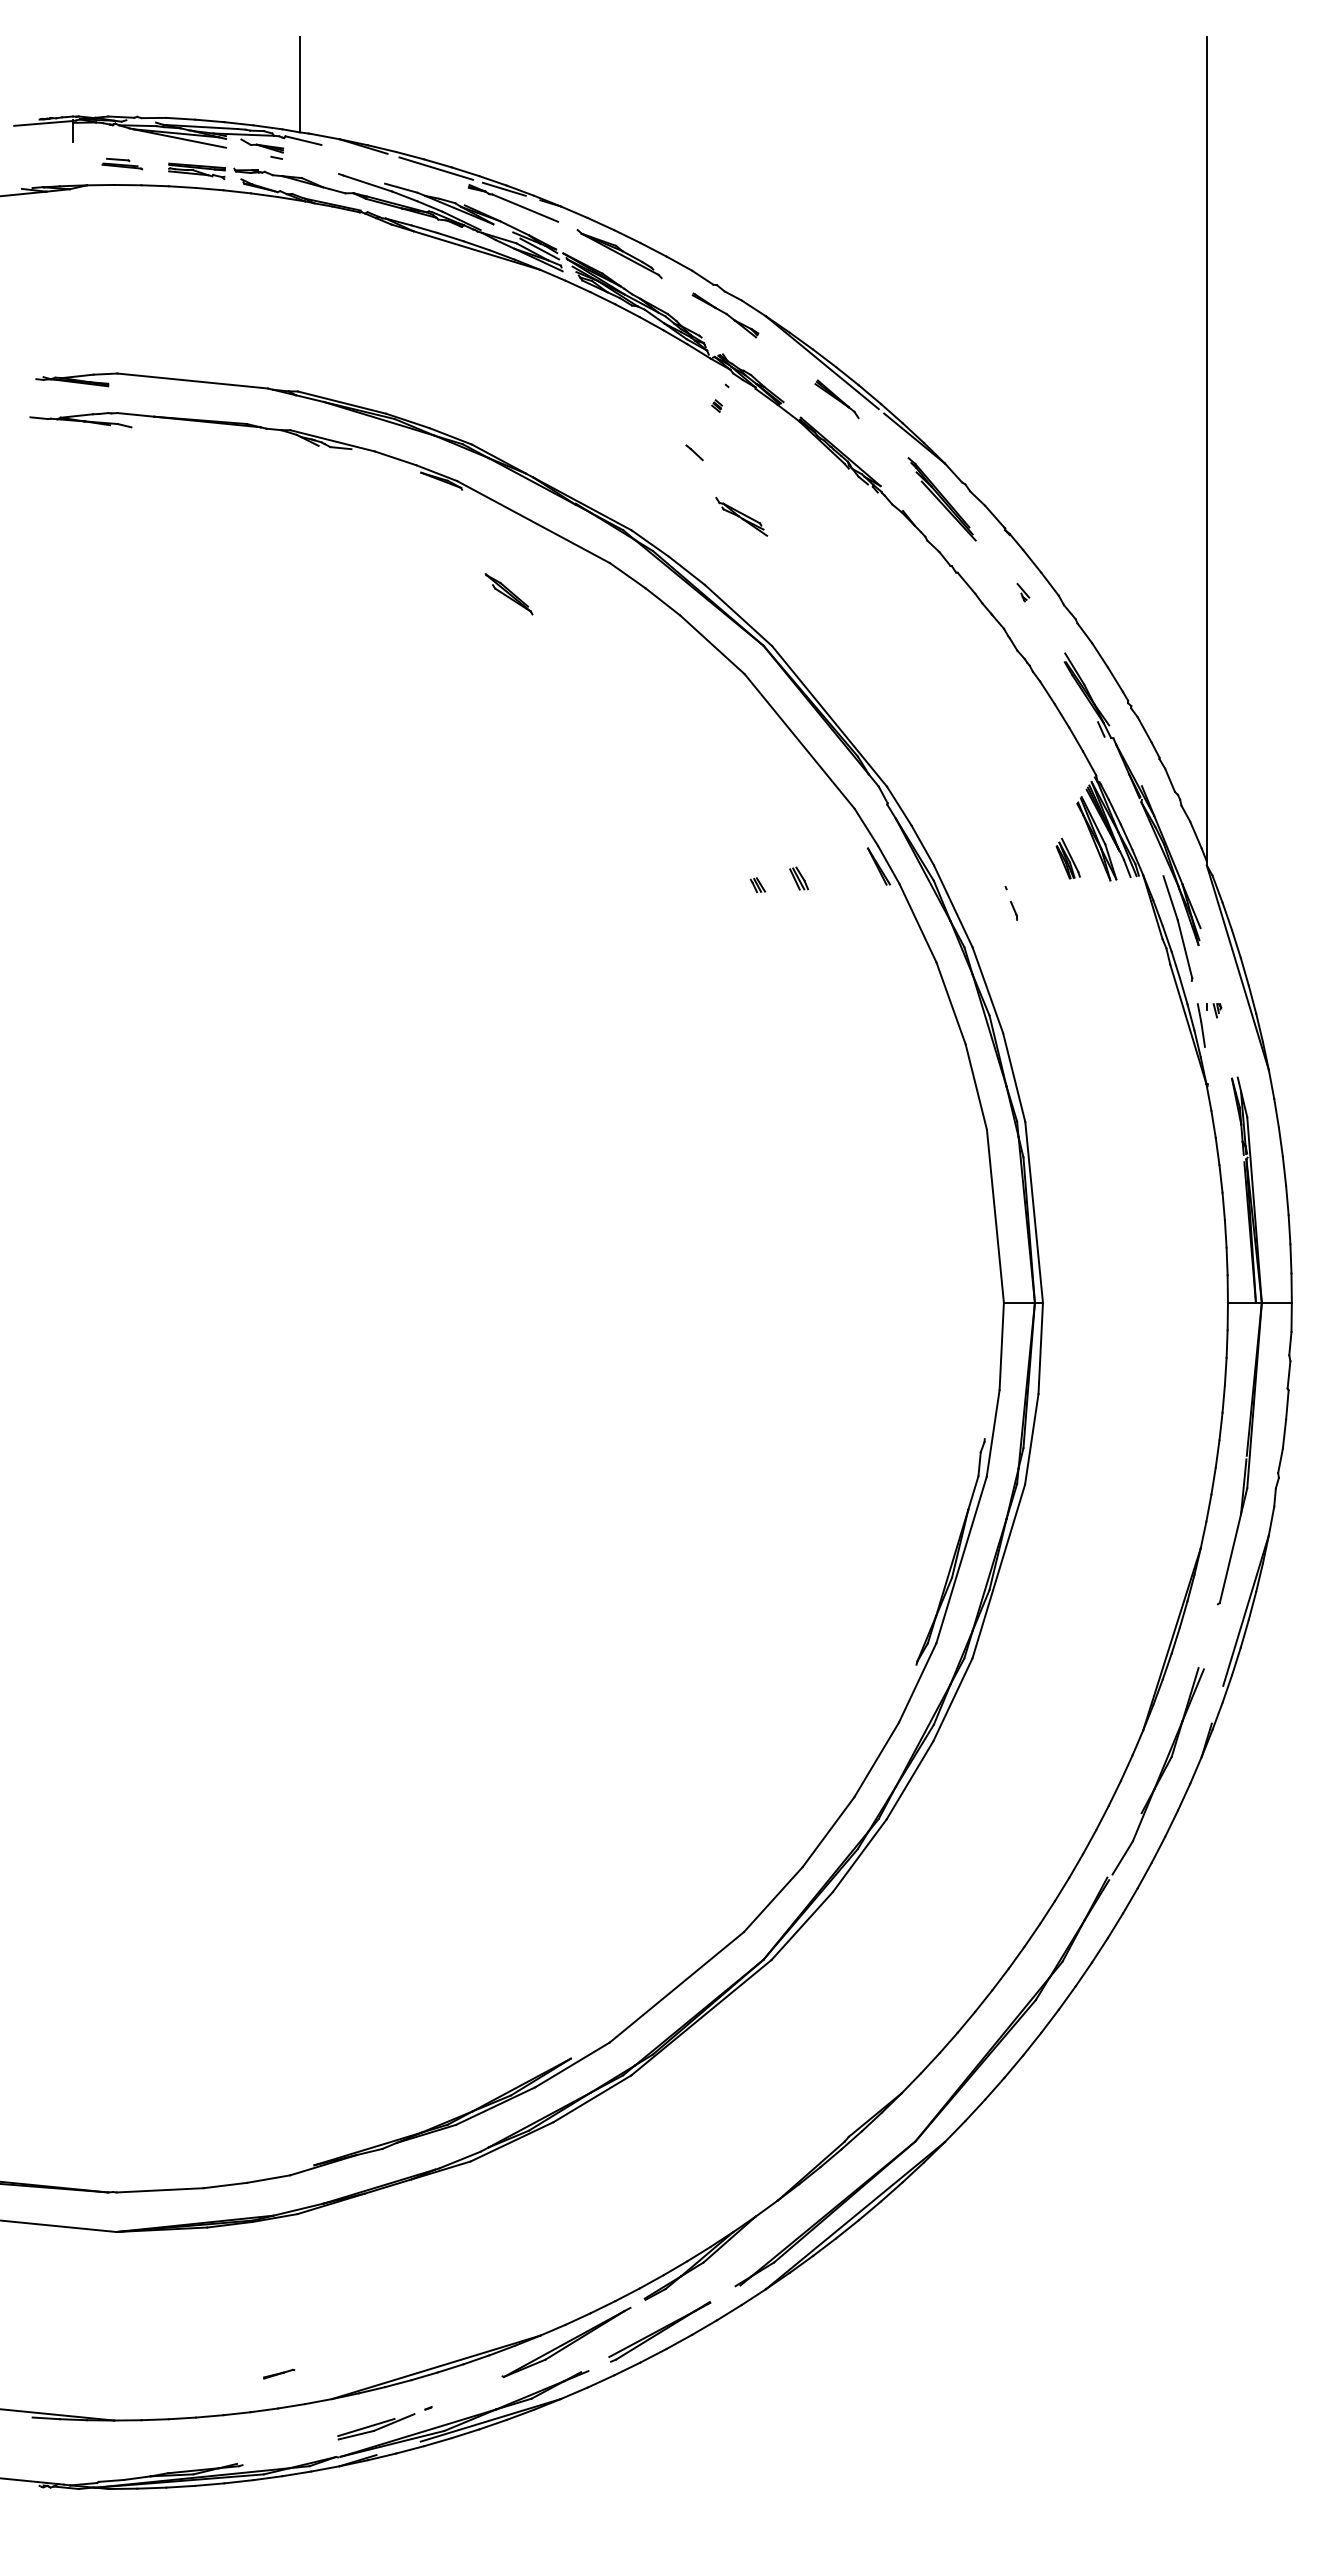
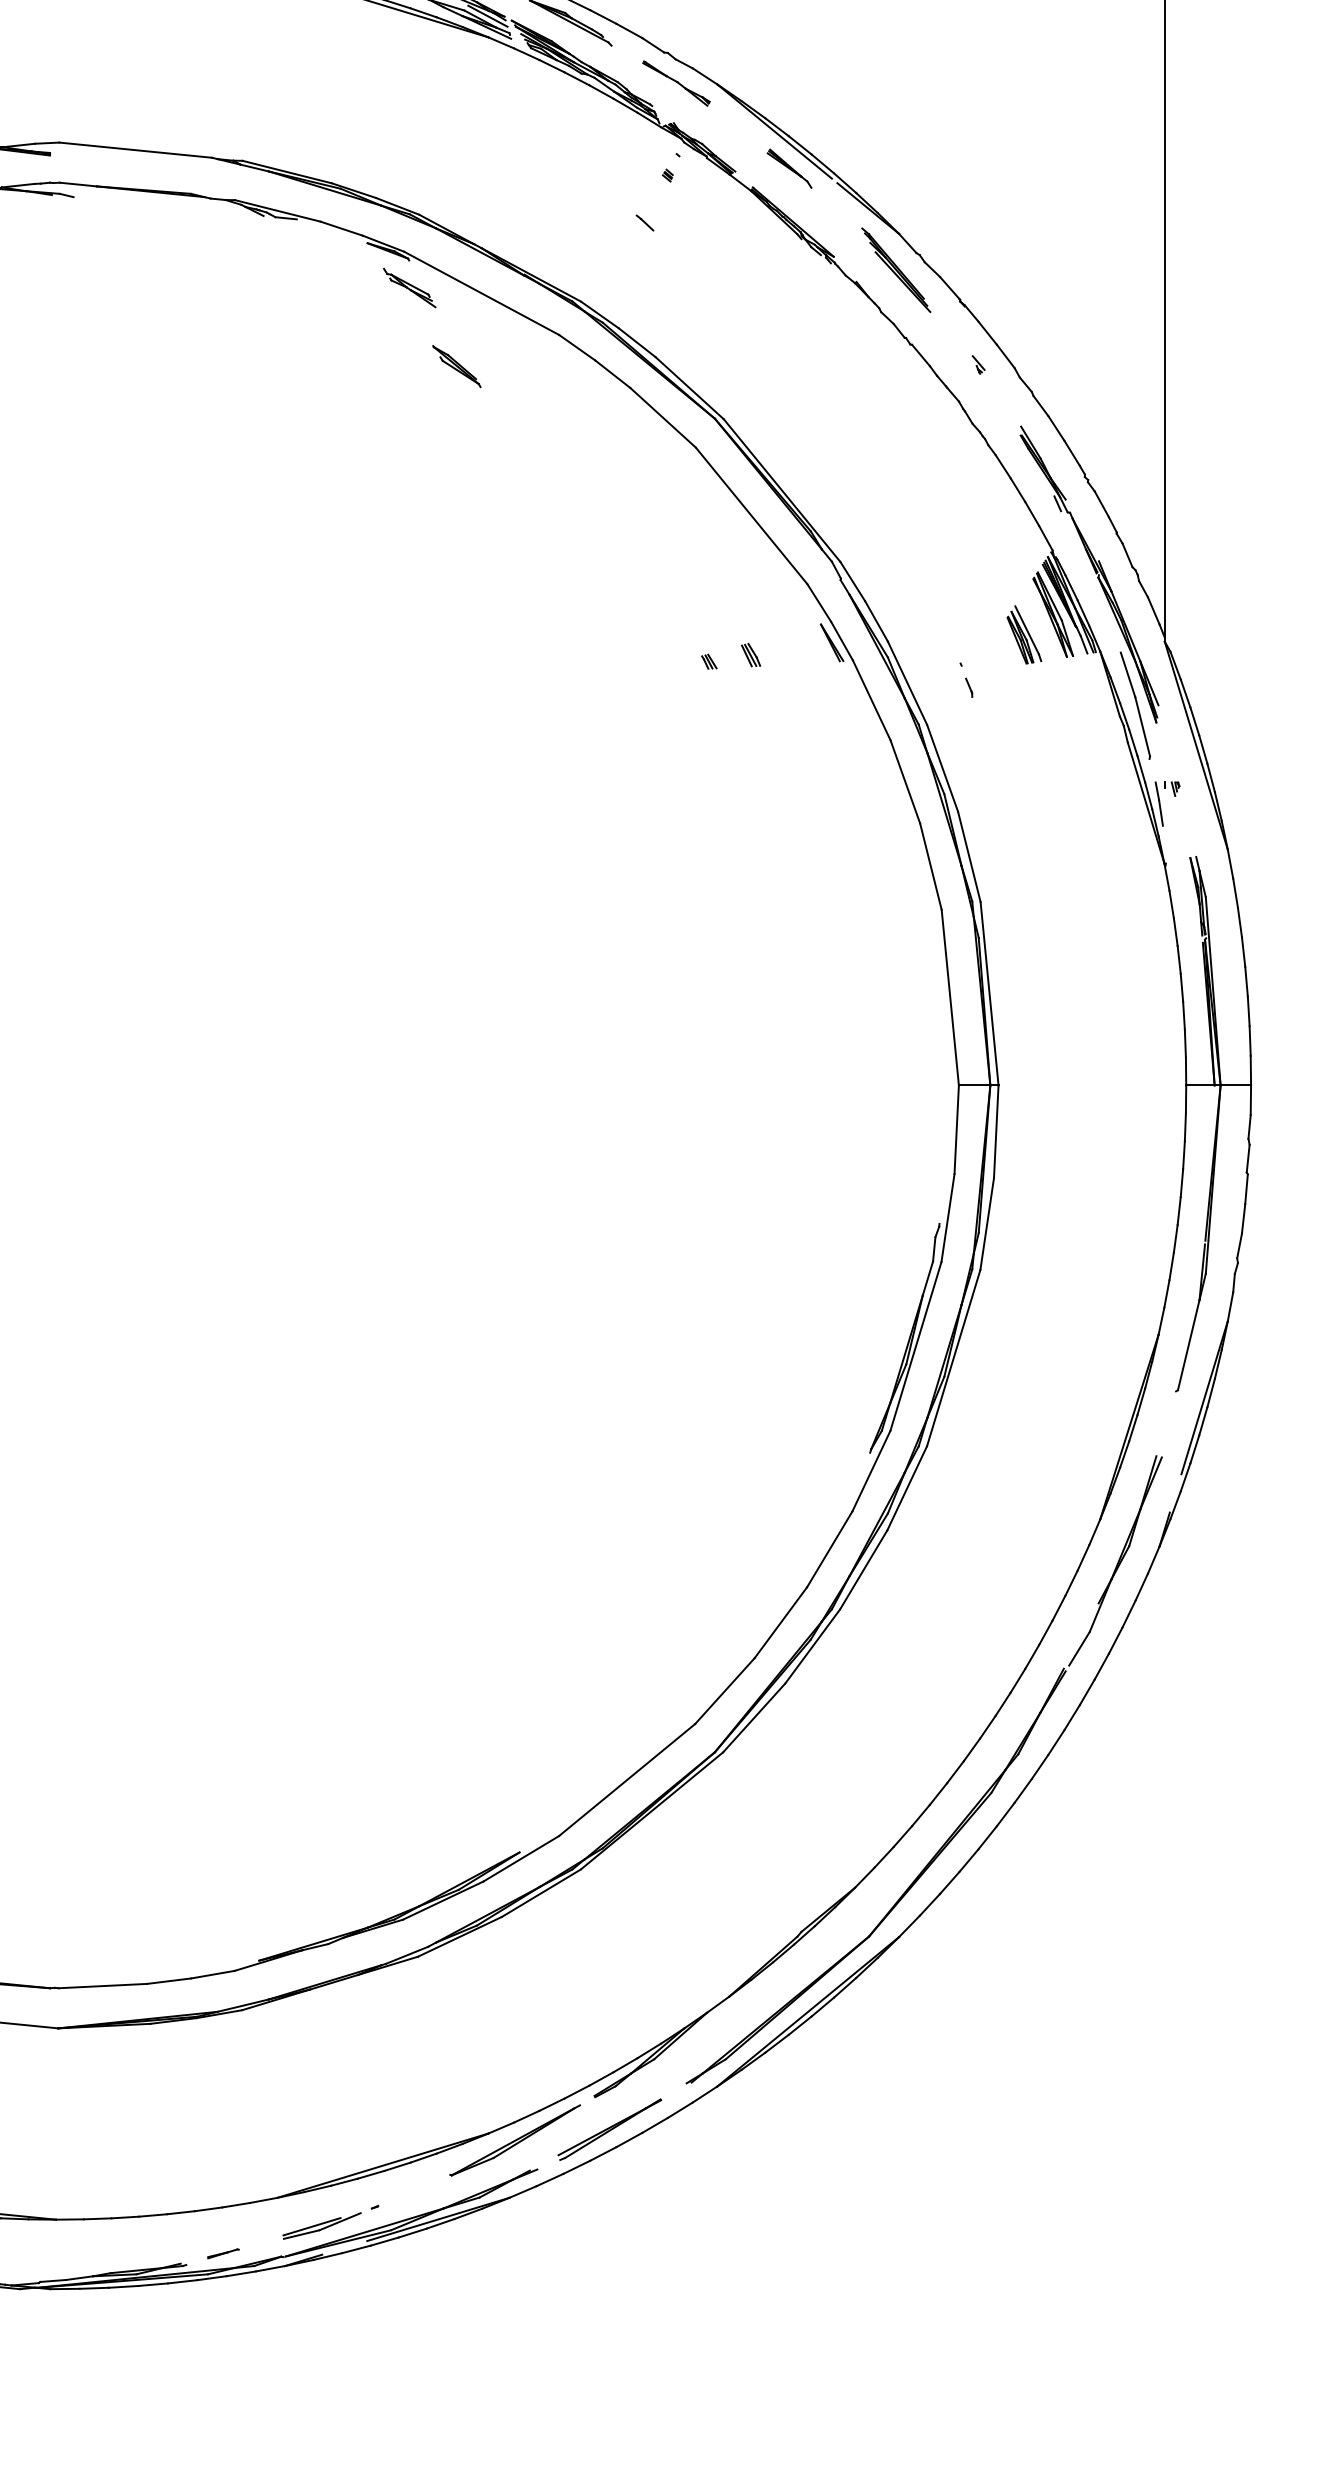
part: (741, 516) -> (409, 287), moved
part: (1067, 858) -> (1023, 634), size x1.43
line: (279, 2373) -> (223, 2253), moved

